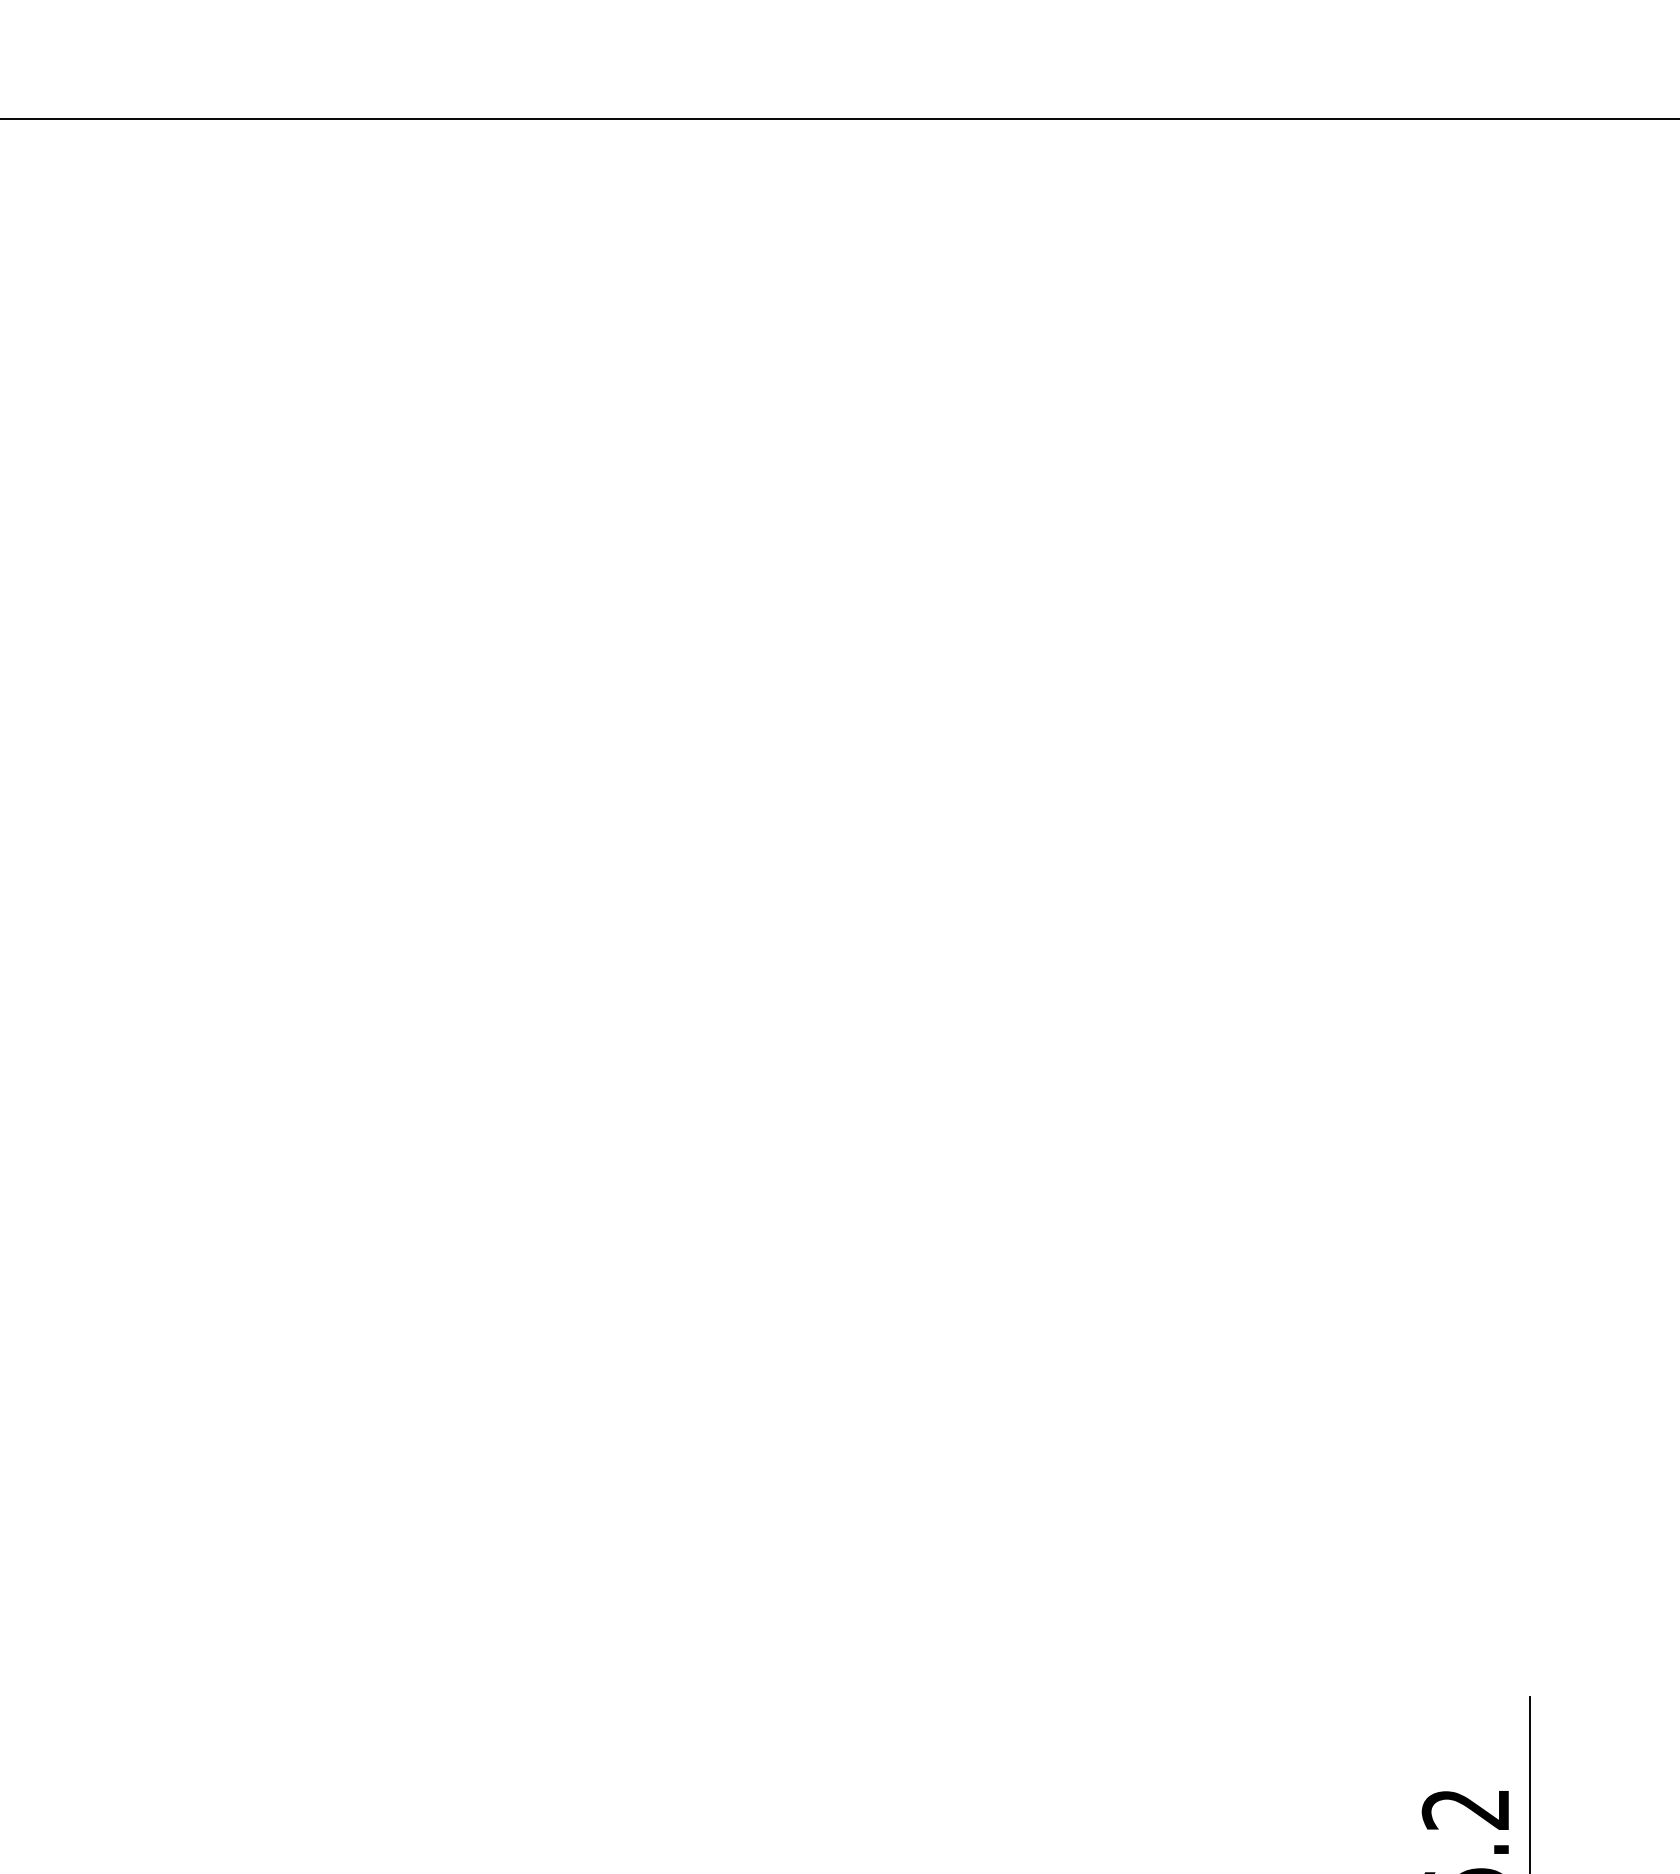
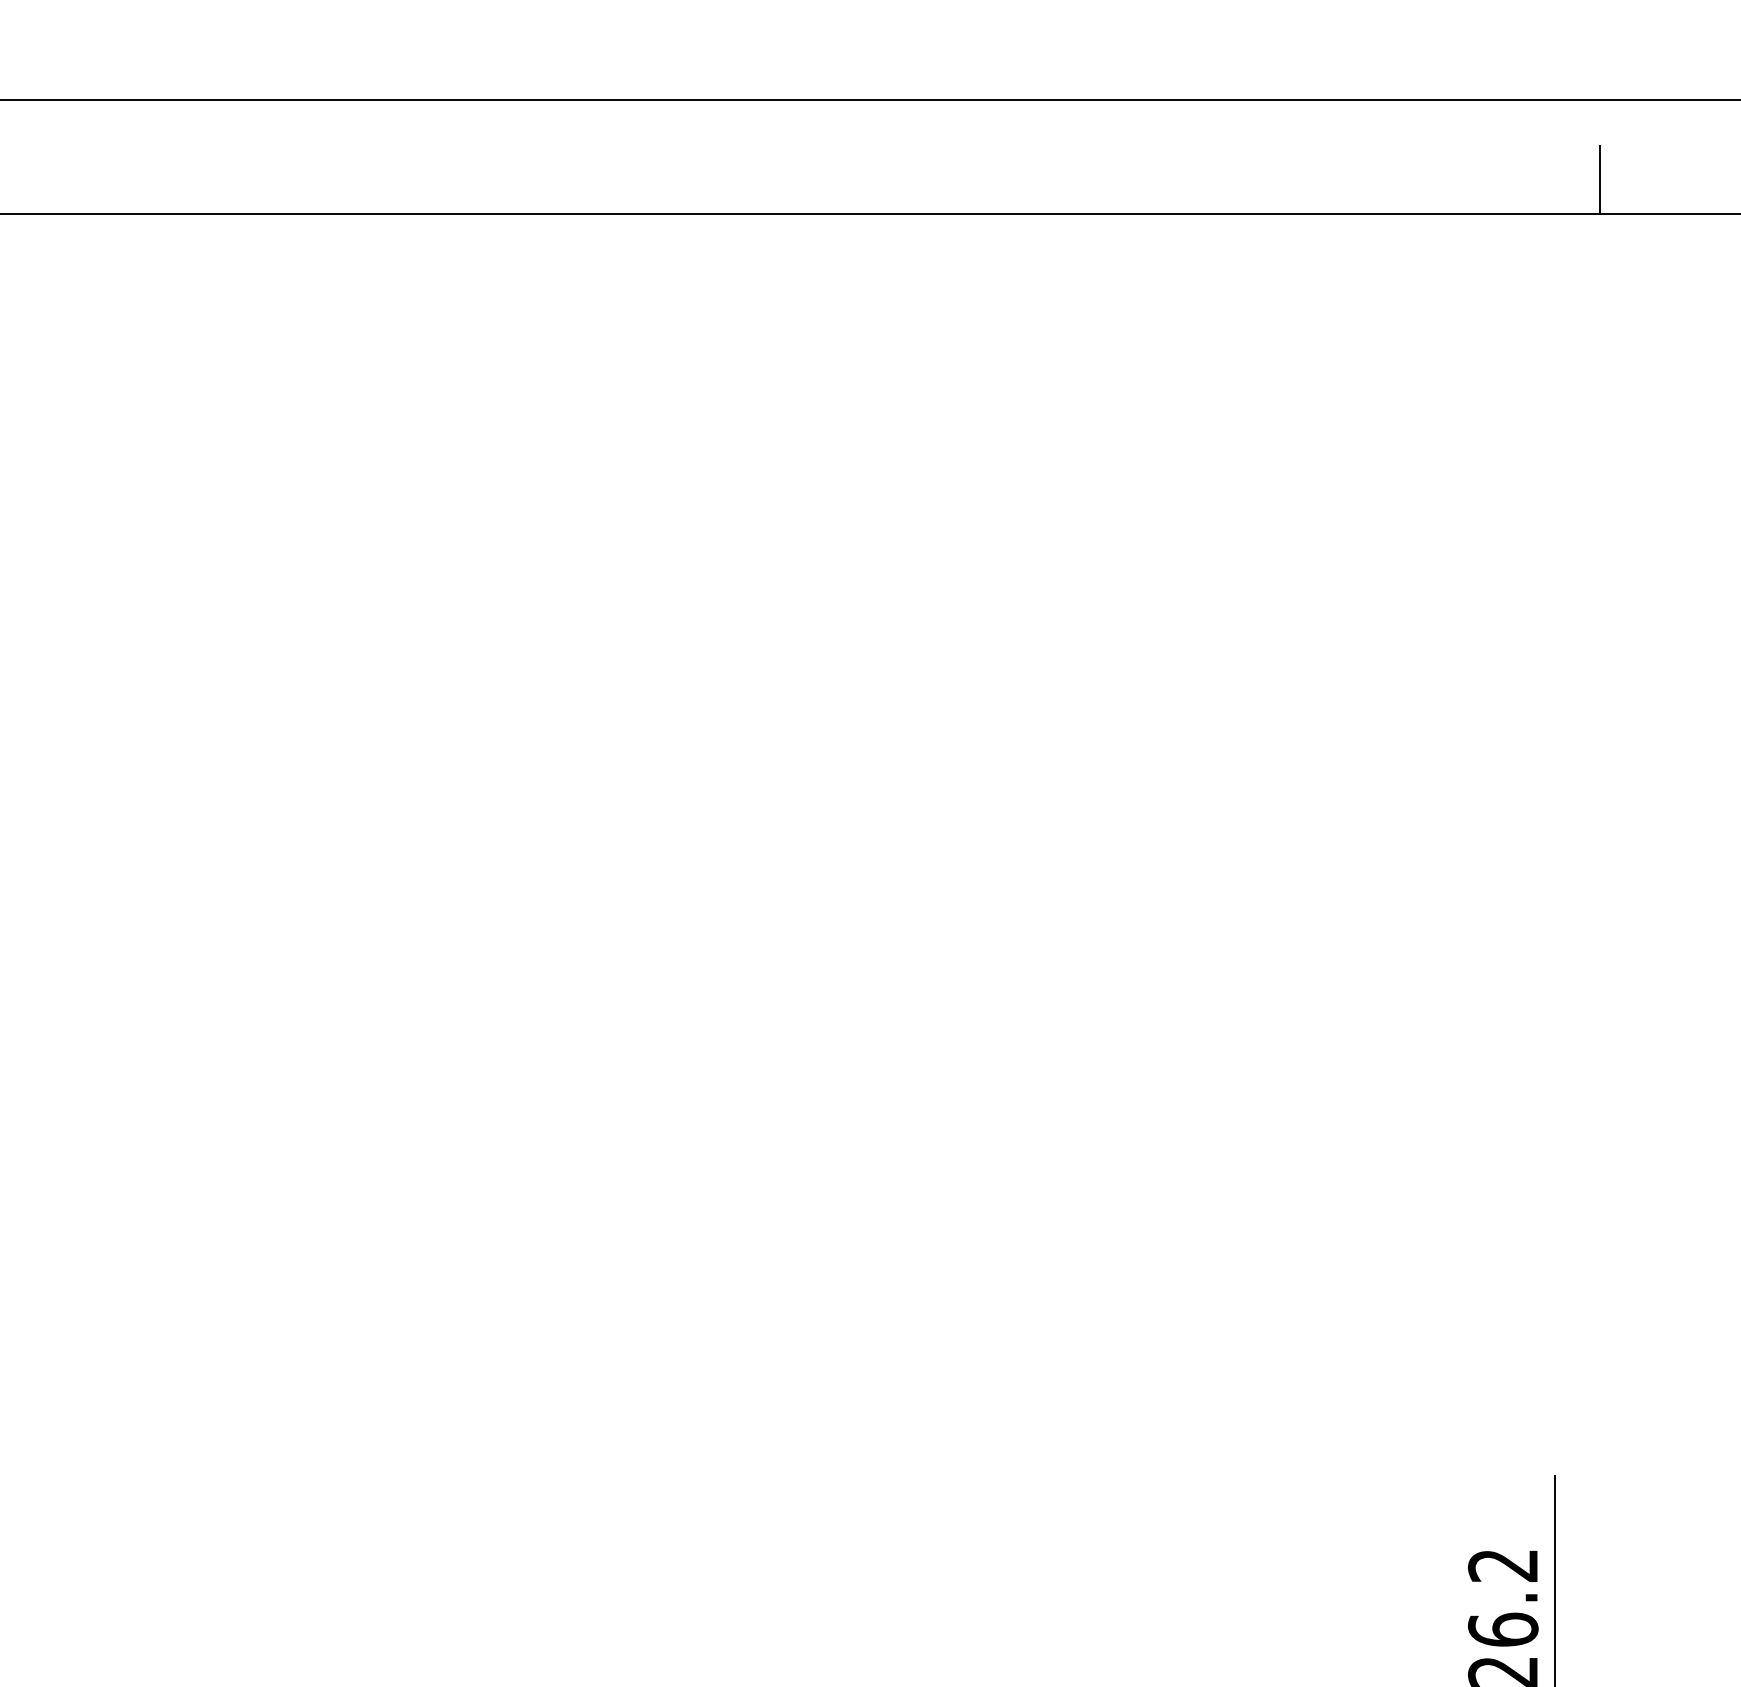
line: (1587, 75) -> (1600, 179), added

